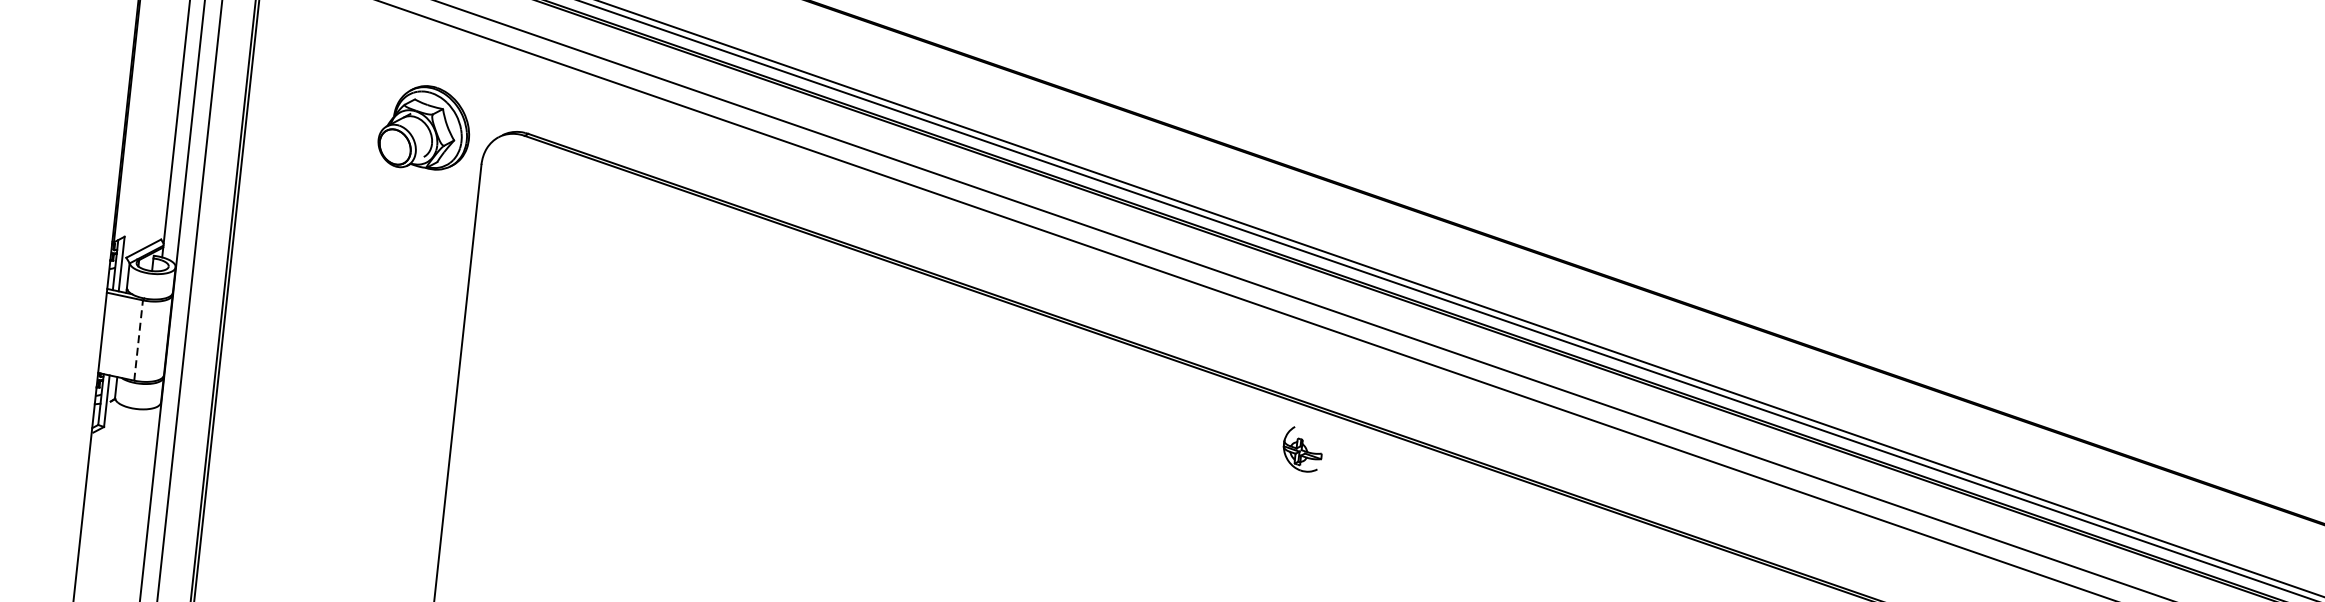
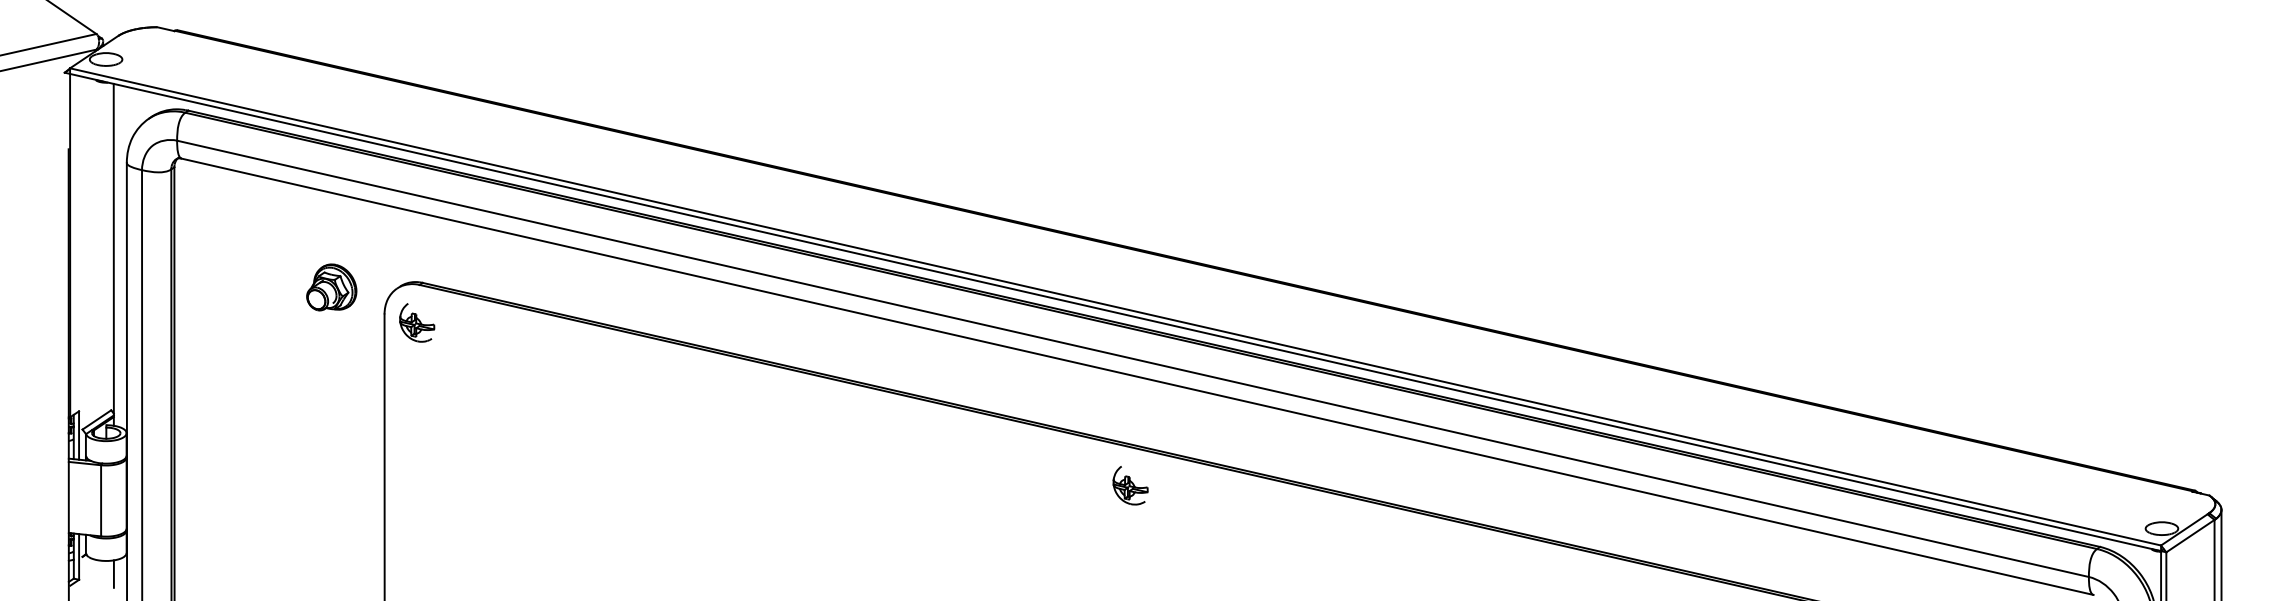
part: (424, 127) -> (331, 287), size x0.62
part: (517, 177) -> (417, 322), added
line: (139, 340) -> (101, 500), dashed -> solid
line: (143, 424) -> (113, 573), added

